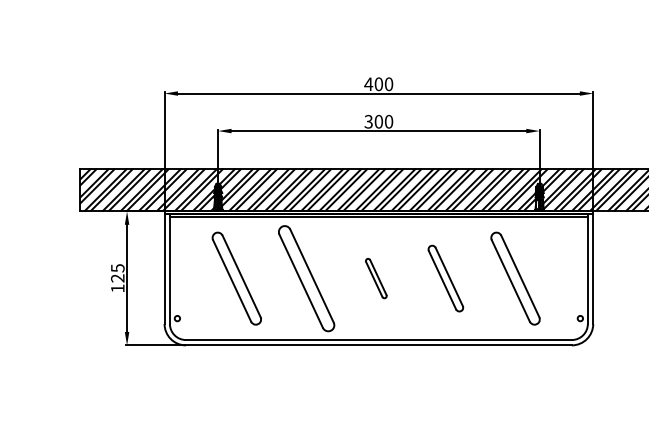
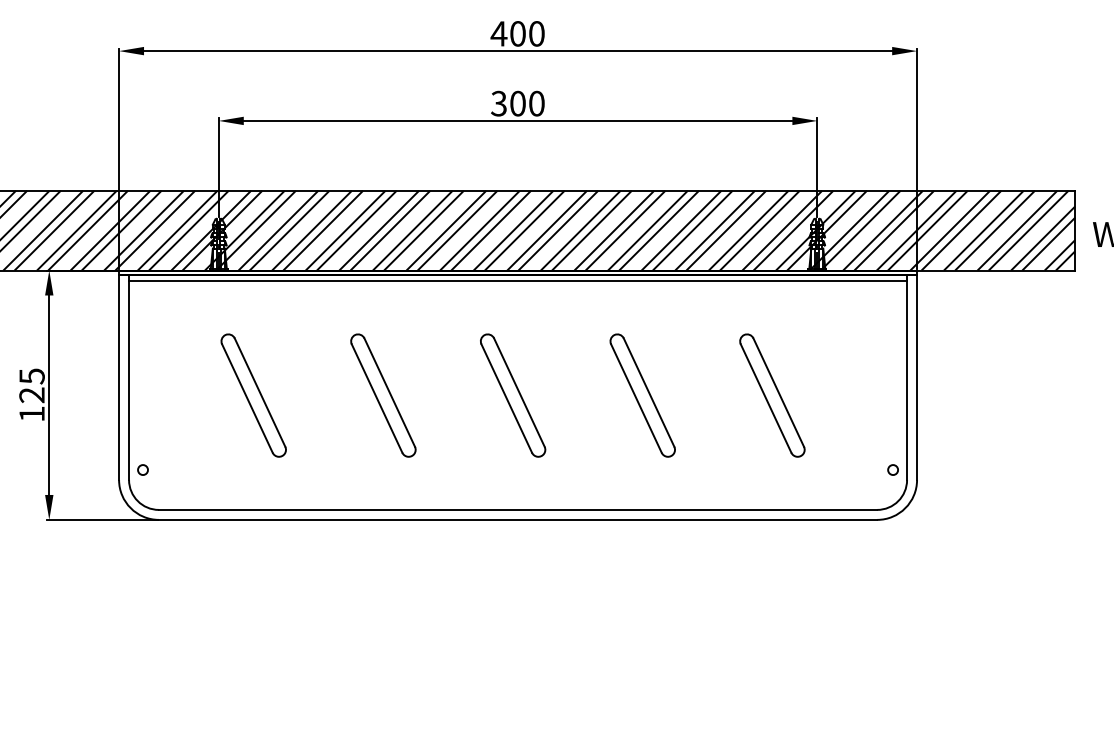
part: (236, 278) -> (252, 395), size x0.71
part: (306, 278) -> (383, 395), size x0.62
part: (376, 278) -> (513, 395), size x1.67
part: (515, 278) -> (772, 395), size x0.71

